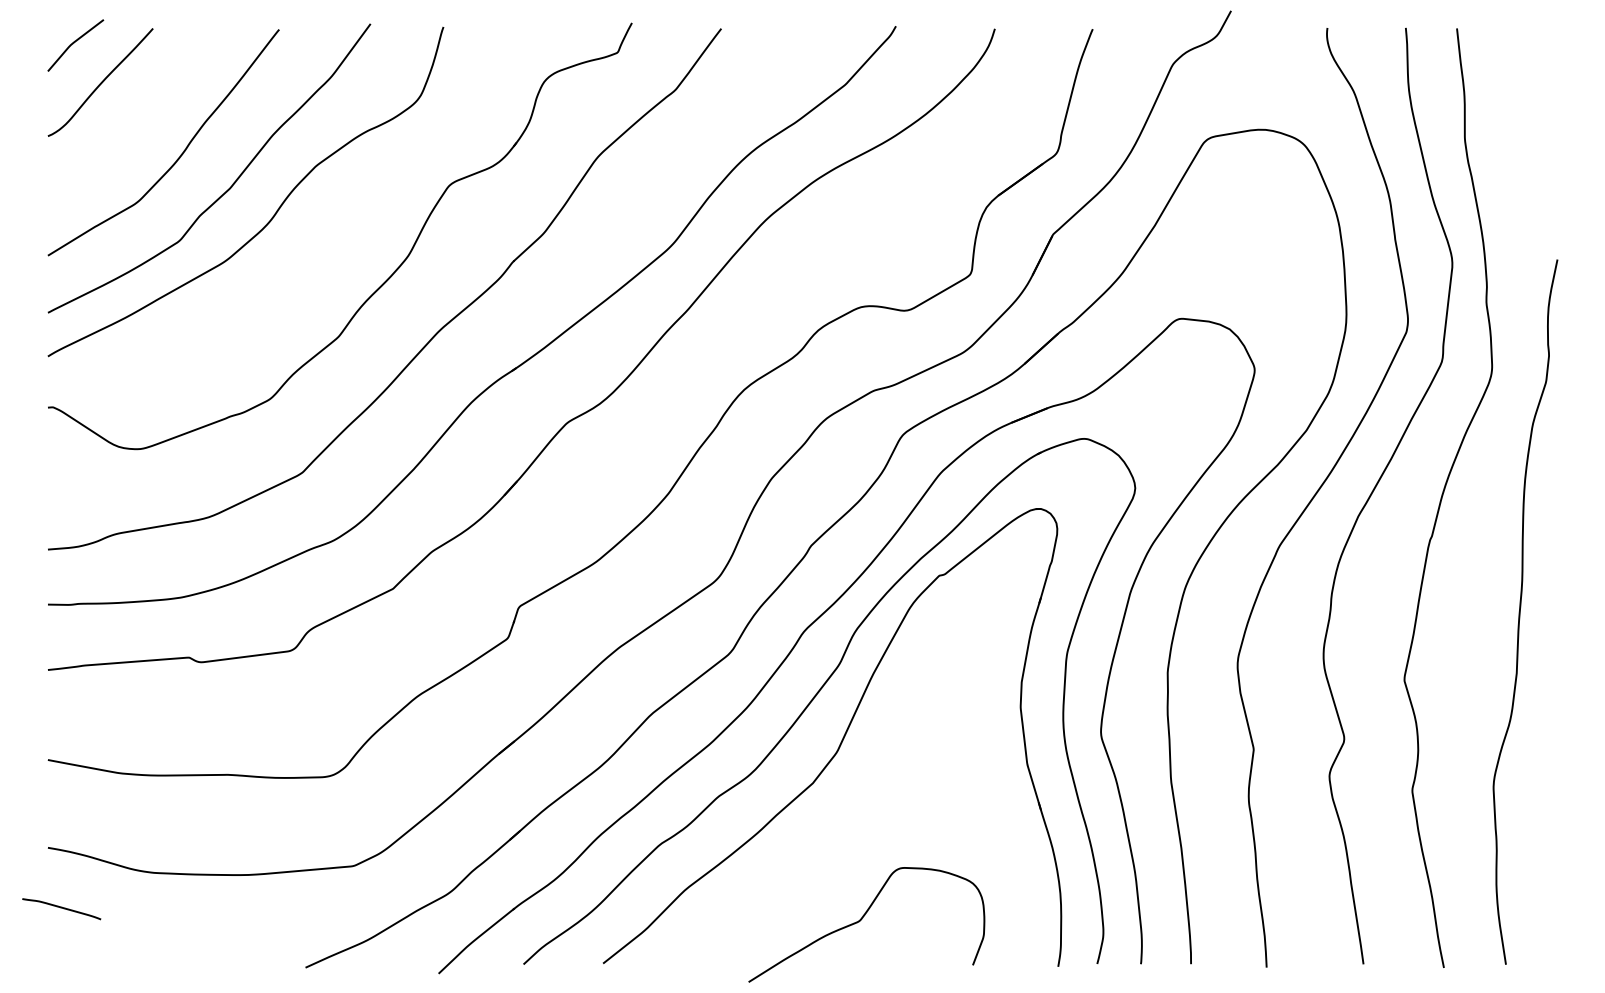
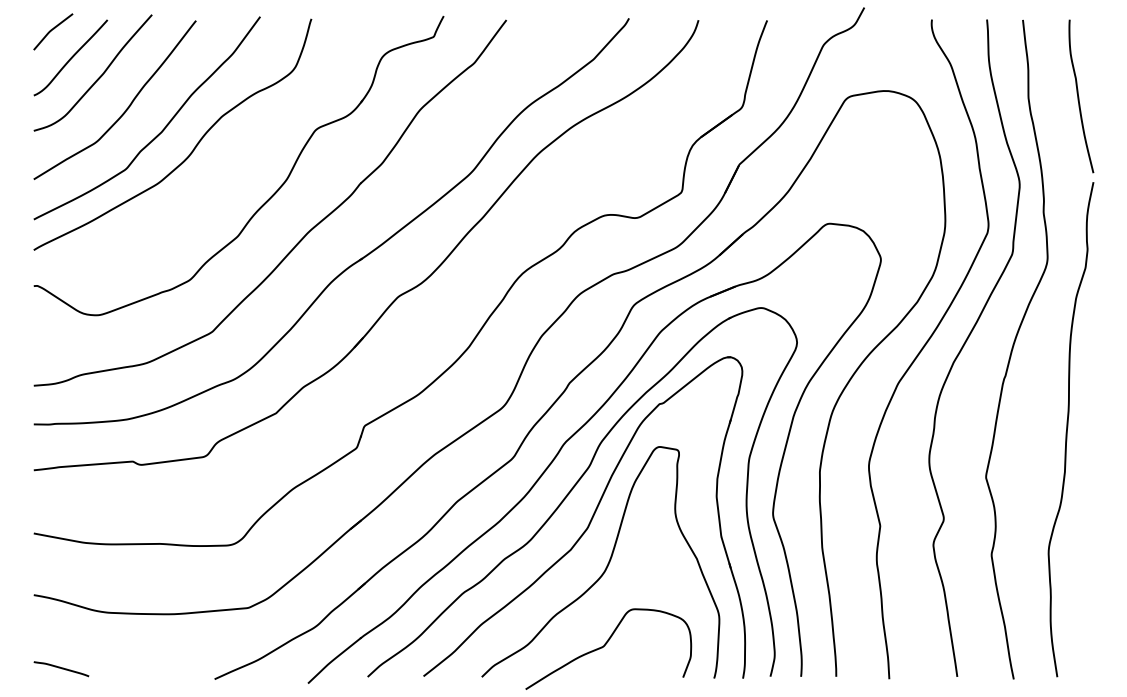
curve: (140, 110) -> (98, 77), added
curve: (1537, 137) -> (1079, 96), added
curve: (863, 805) -> (606, 565), added
curve: (61, 908) -> (61, 668), moved

